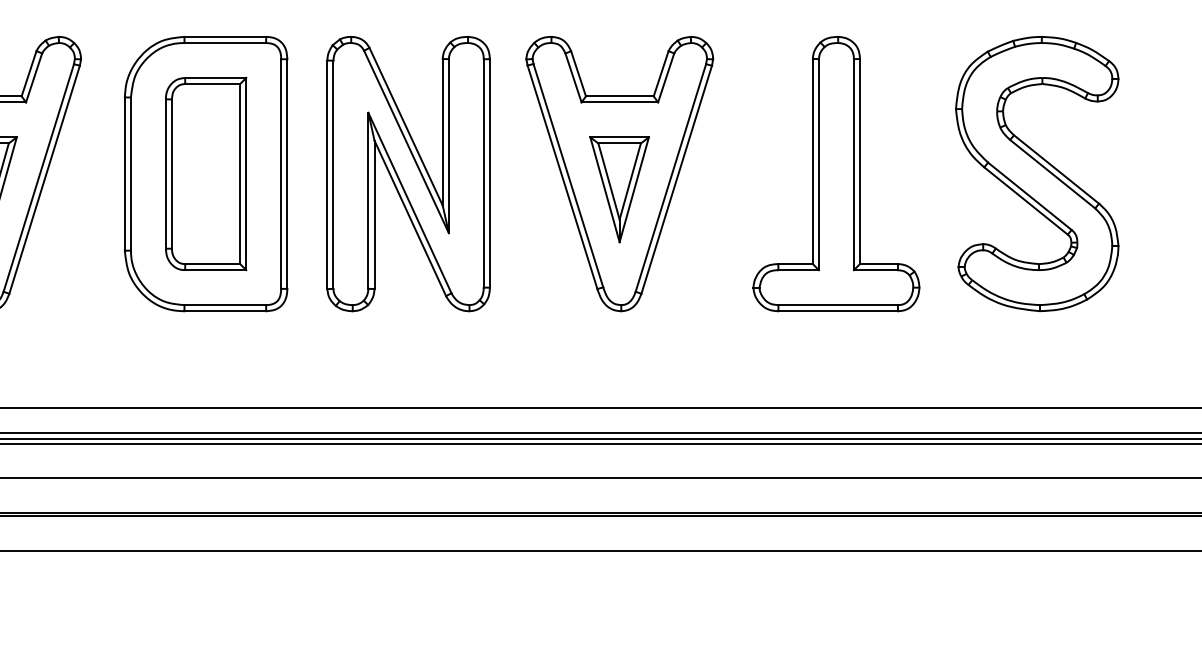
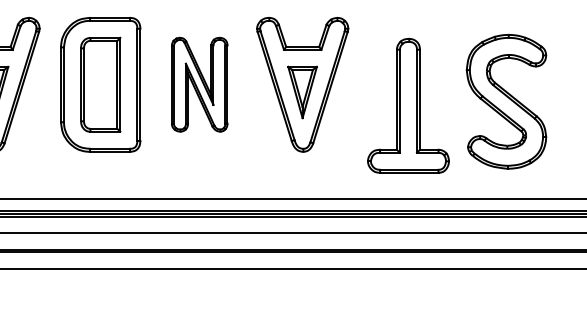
part: (408, 173) -> (199, 84), size x0.7
part: (836, 173) -> (408, 105), moved
part: (1037, 173) -> (506, 101), moved

